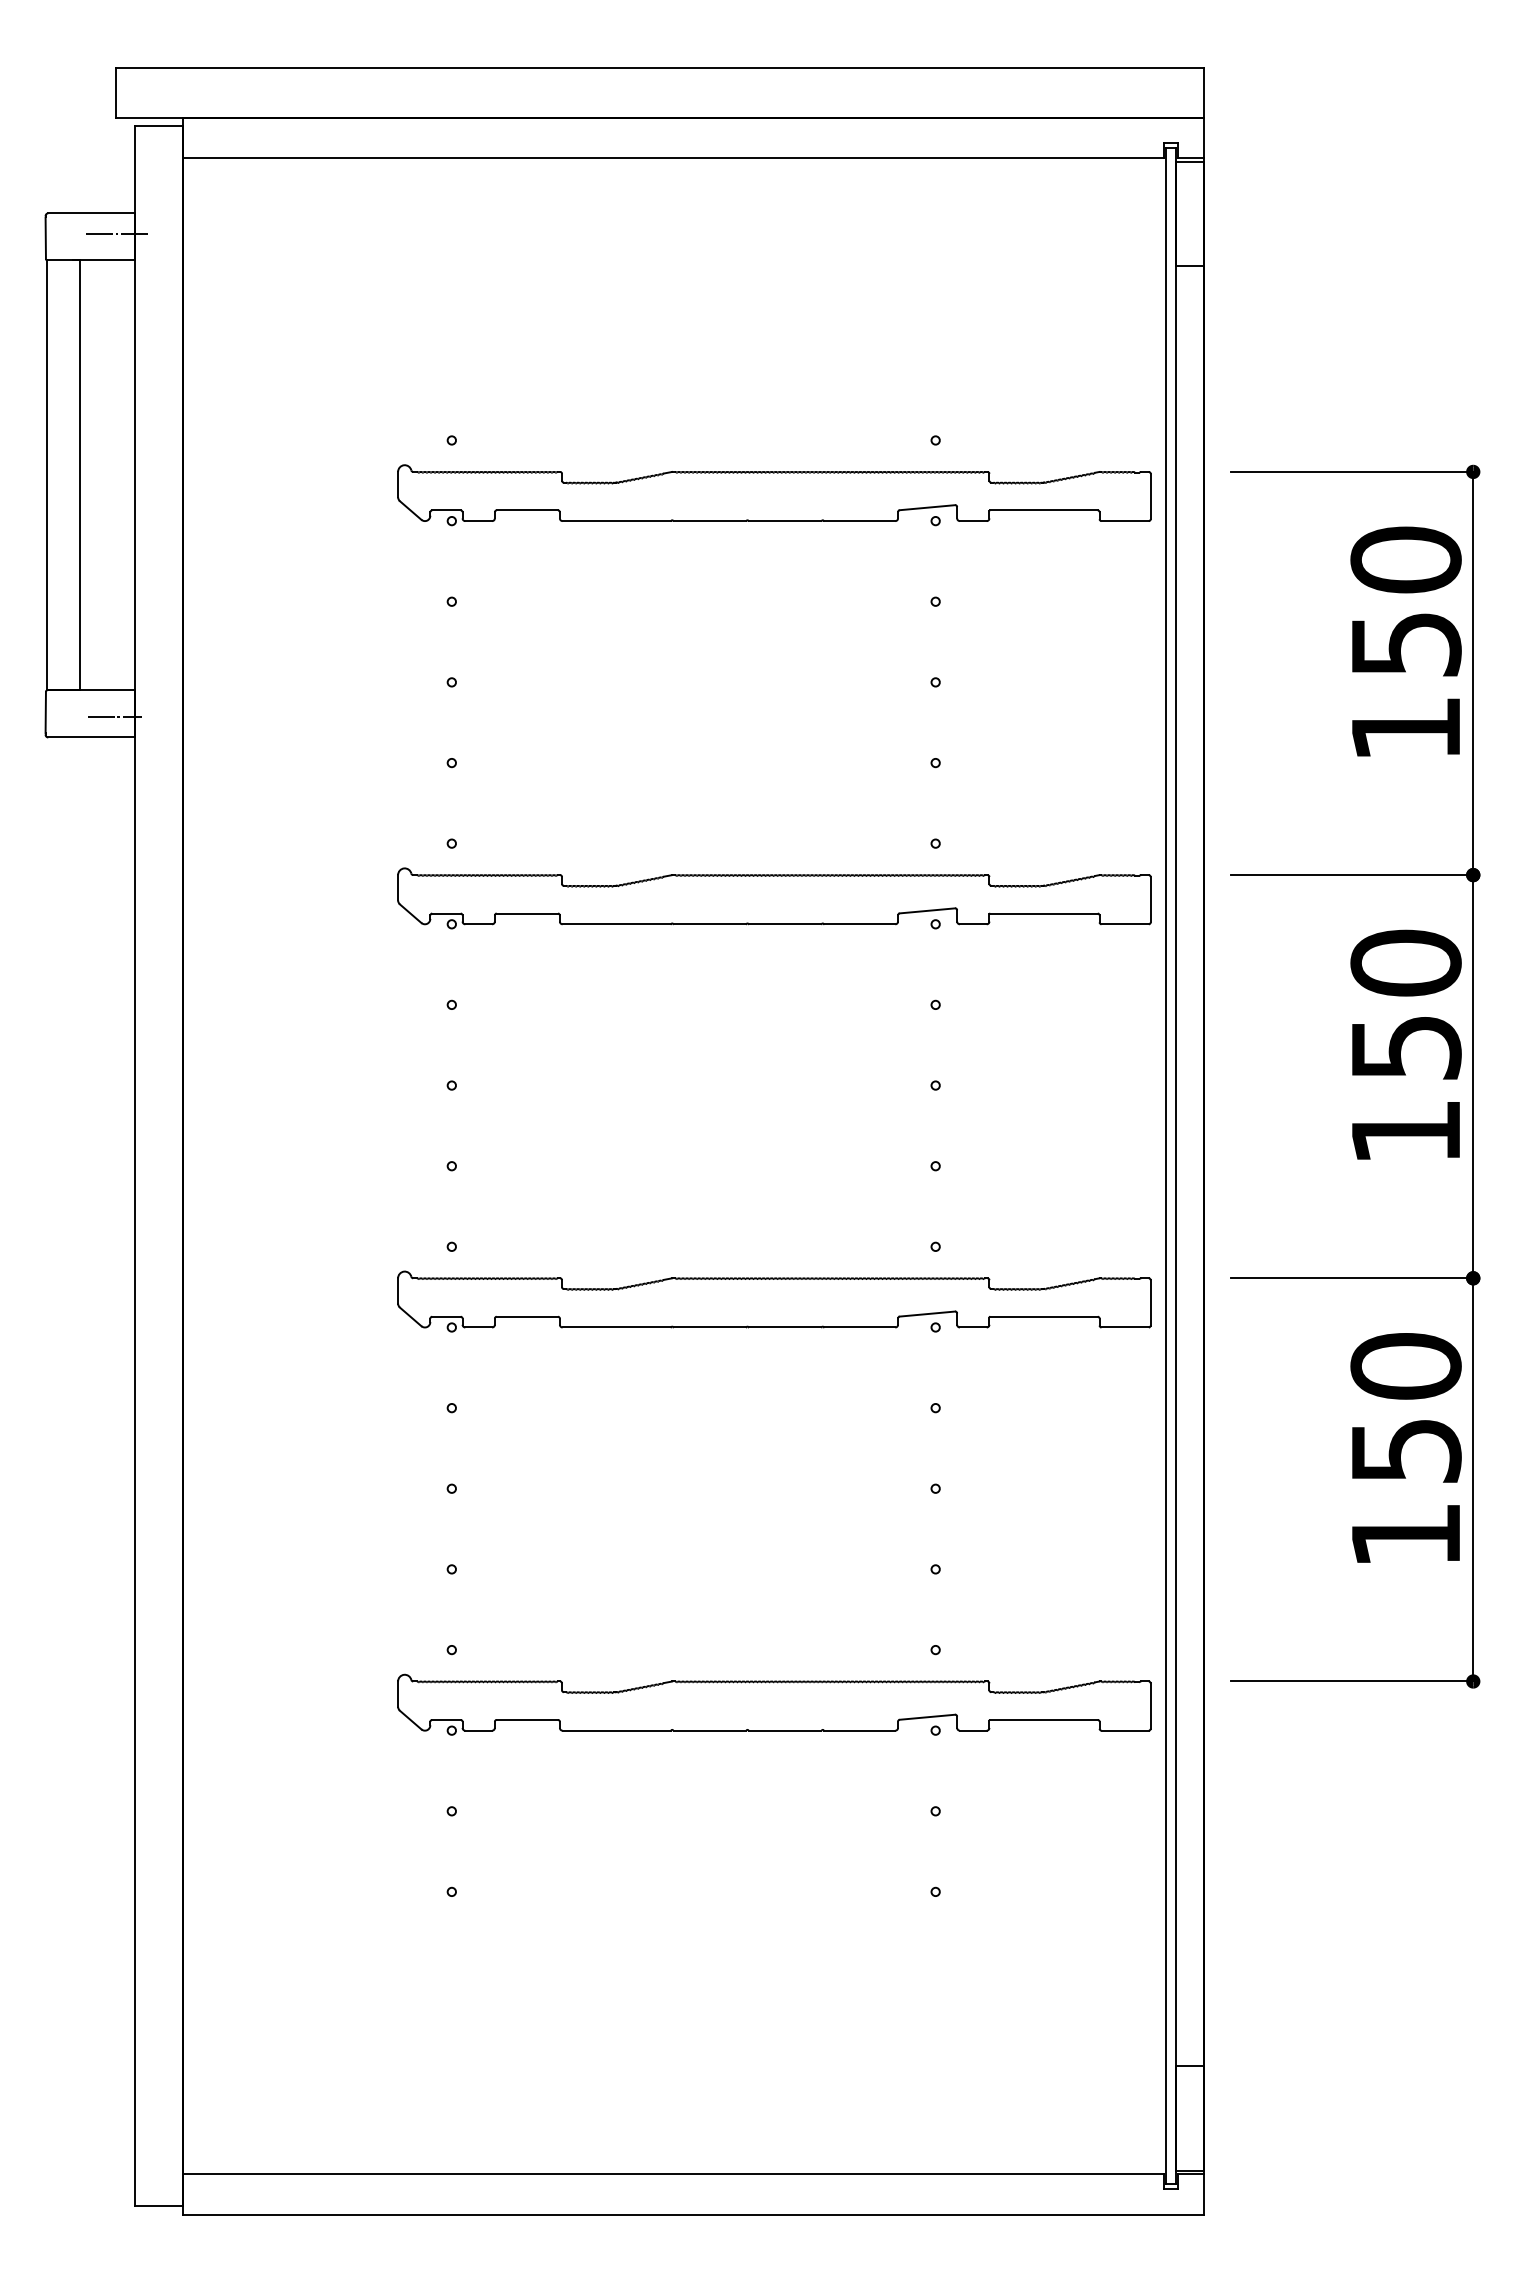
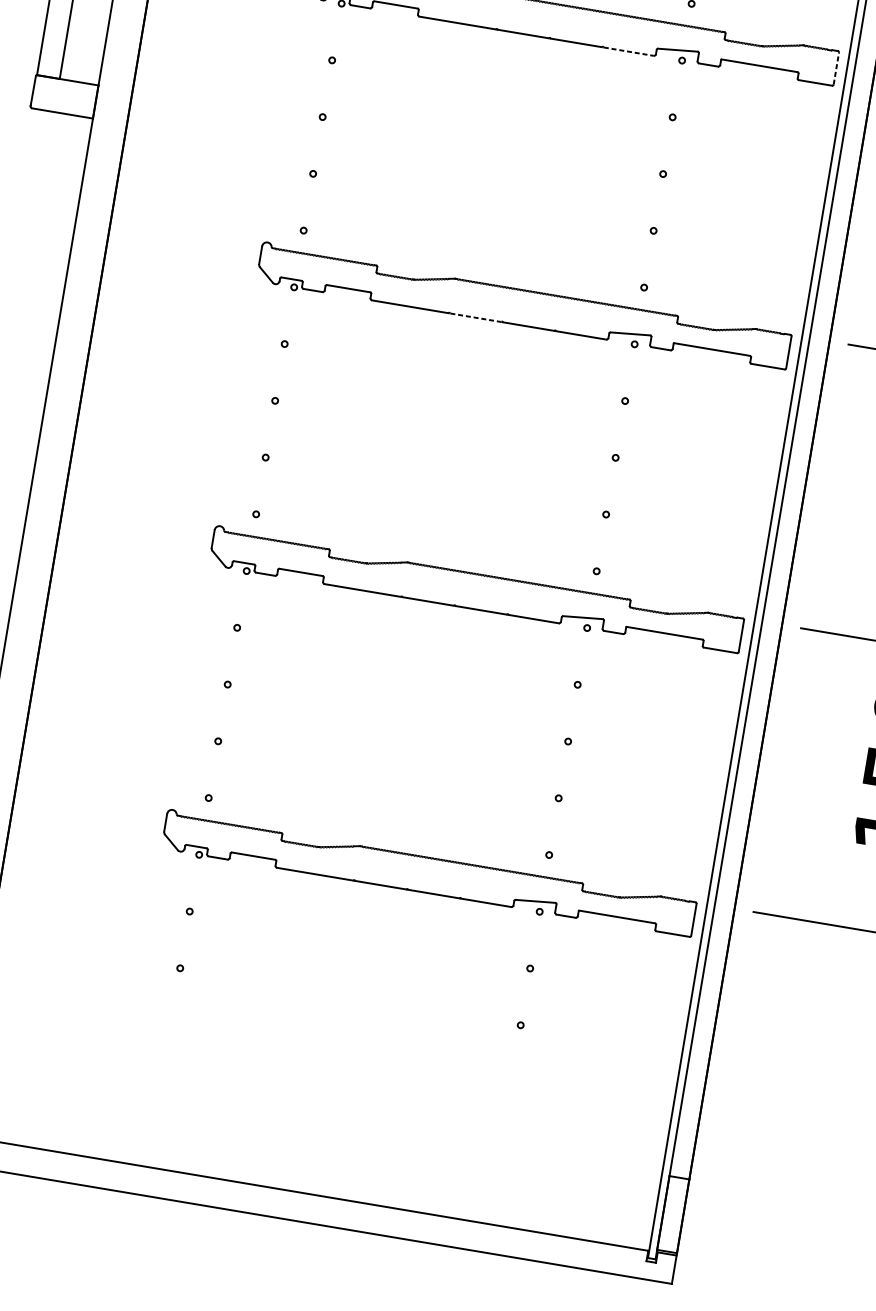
line: (1150, 496) -> (836, 68), solid -> dashed
line: (859, 521) -> (628, 51), solid -> dashed
line: (114, 717) -> (81, 102), removed
line: (710, 924) -> (476, 317), solid -> dashed

